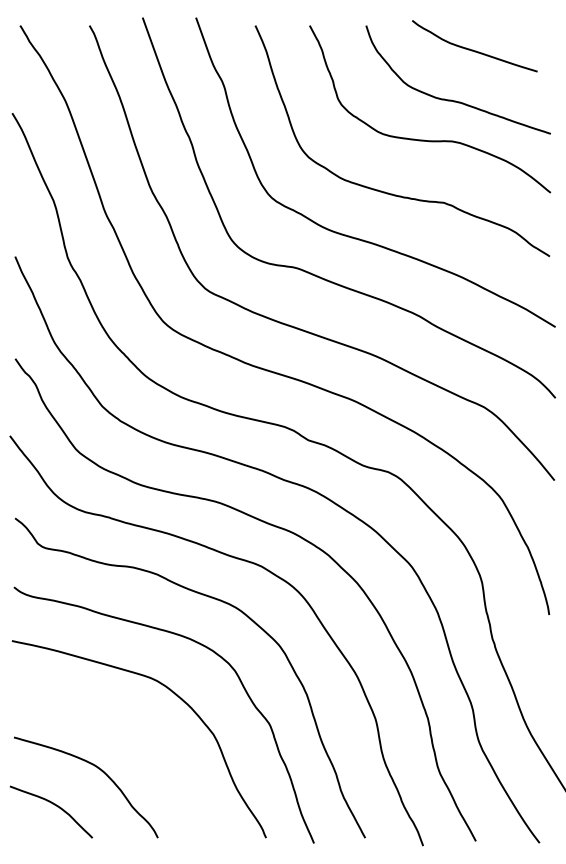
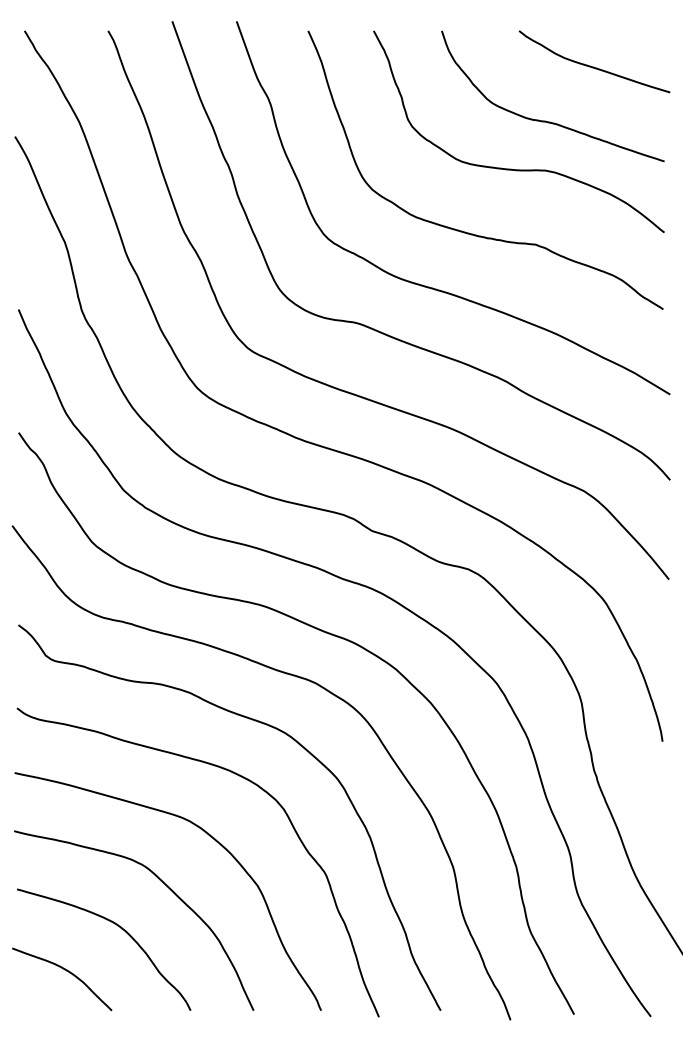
curve: (473, 49) -> (592, 65), moved
curve: (137, 735) -> (166, 886), added

